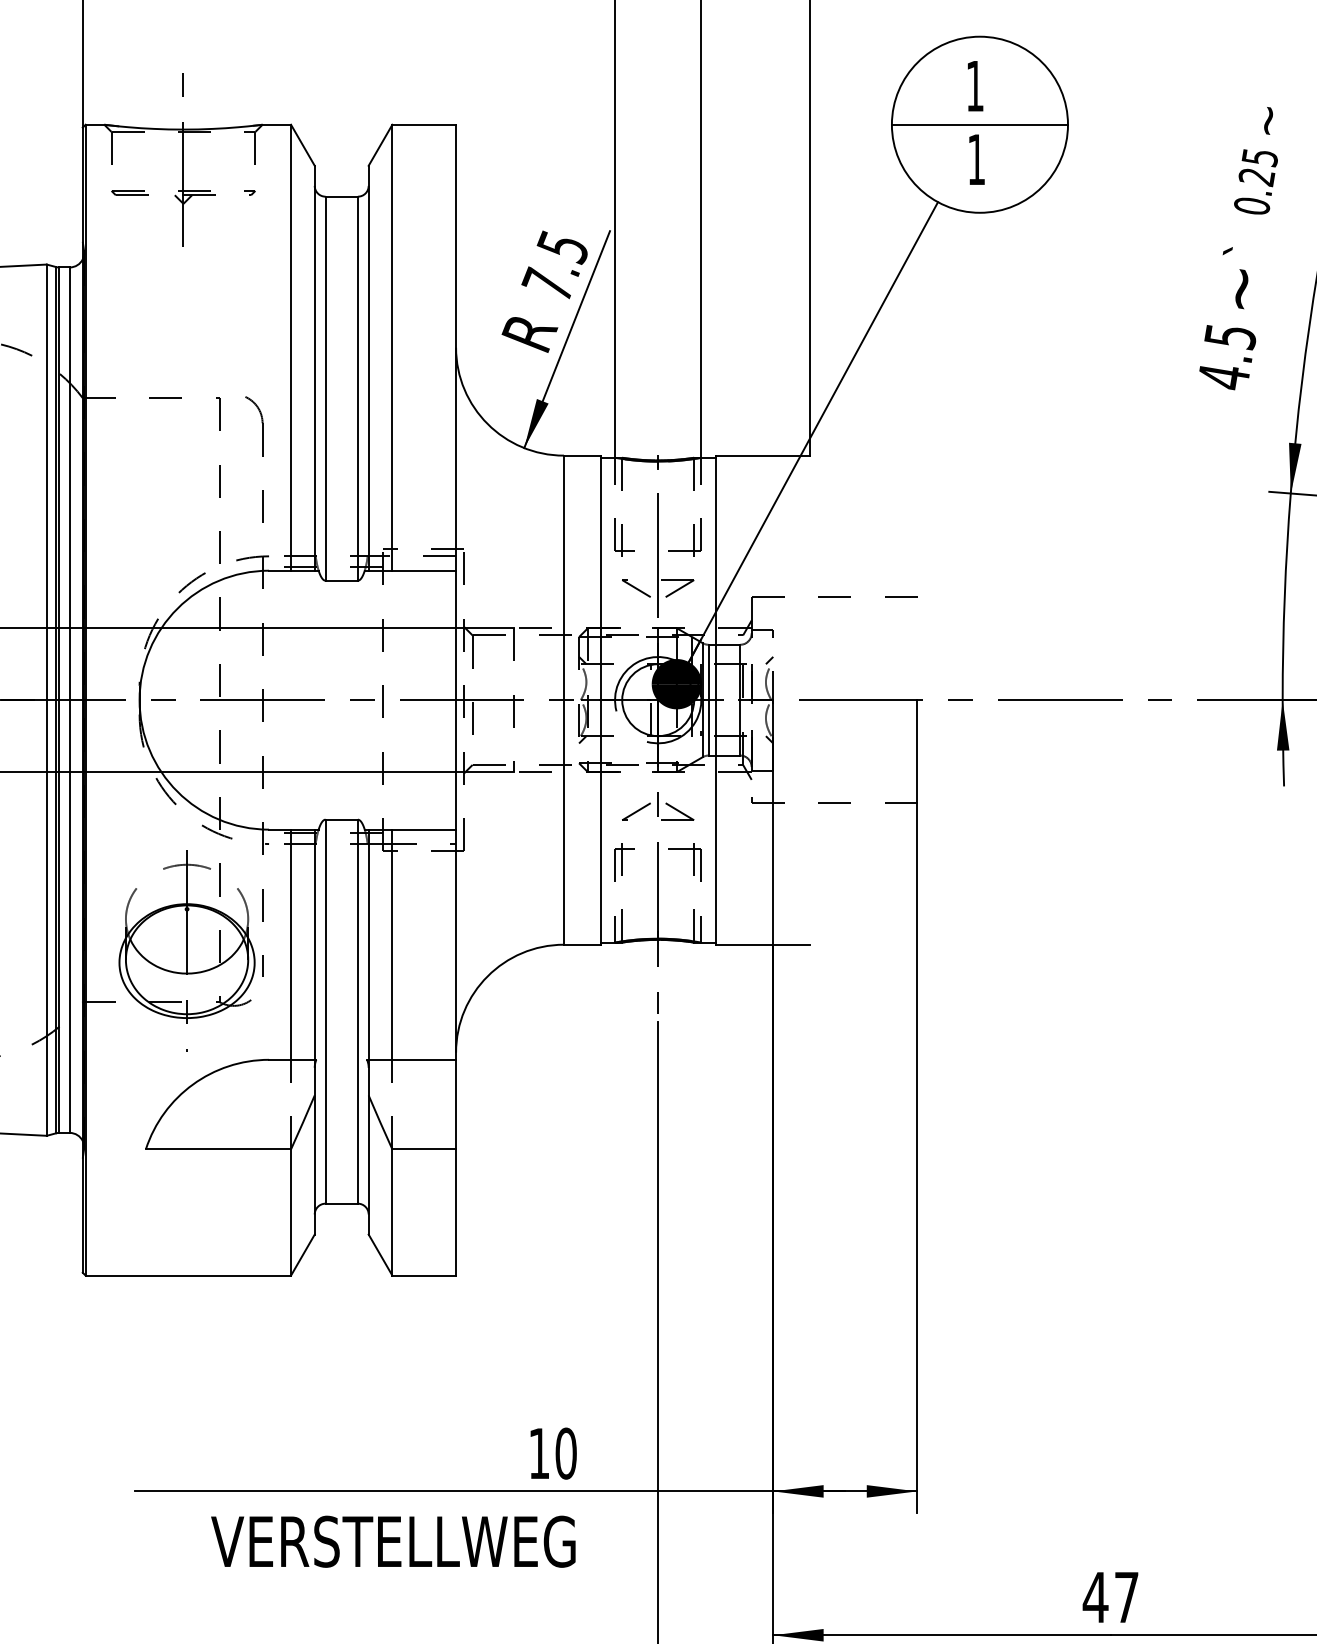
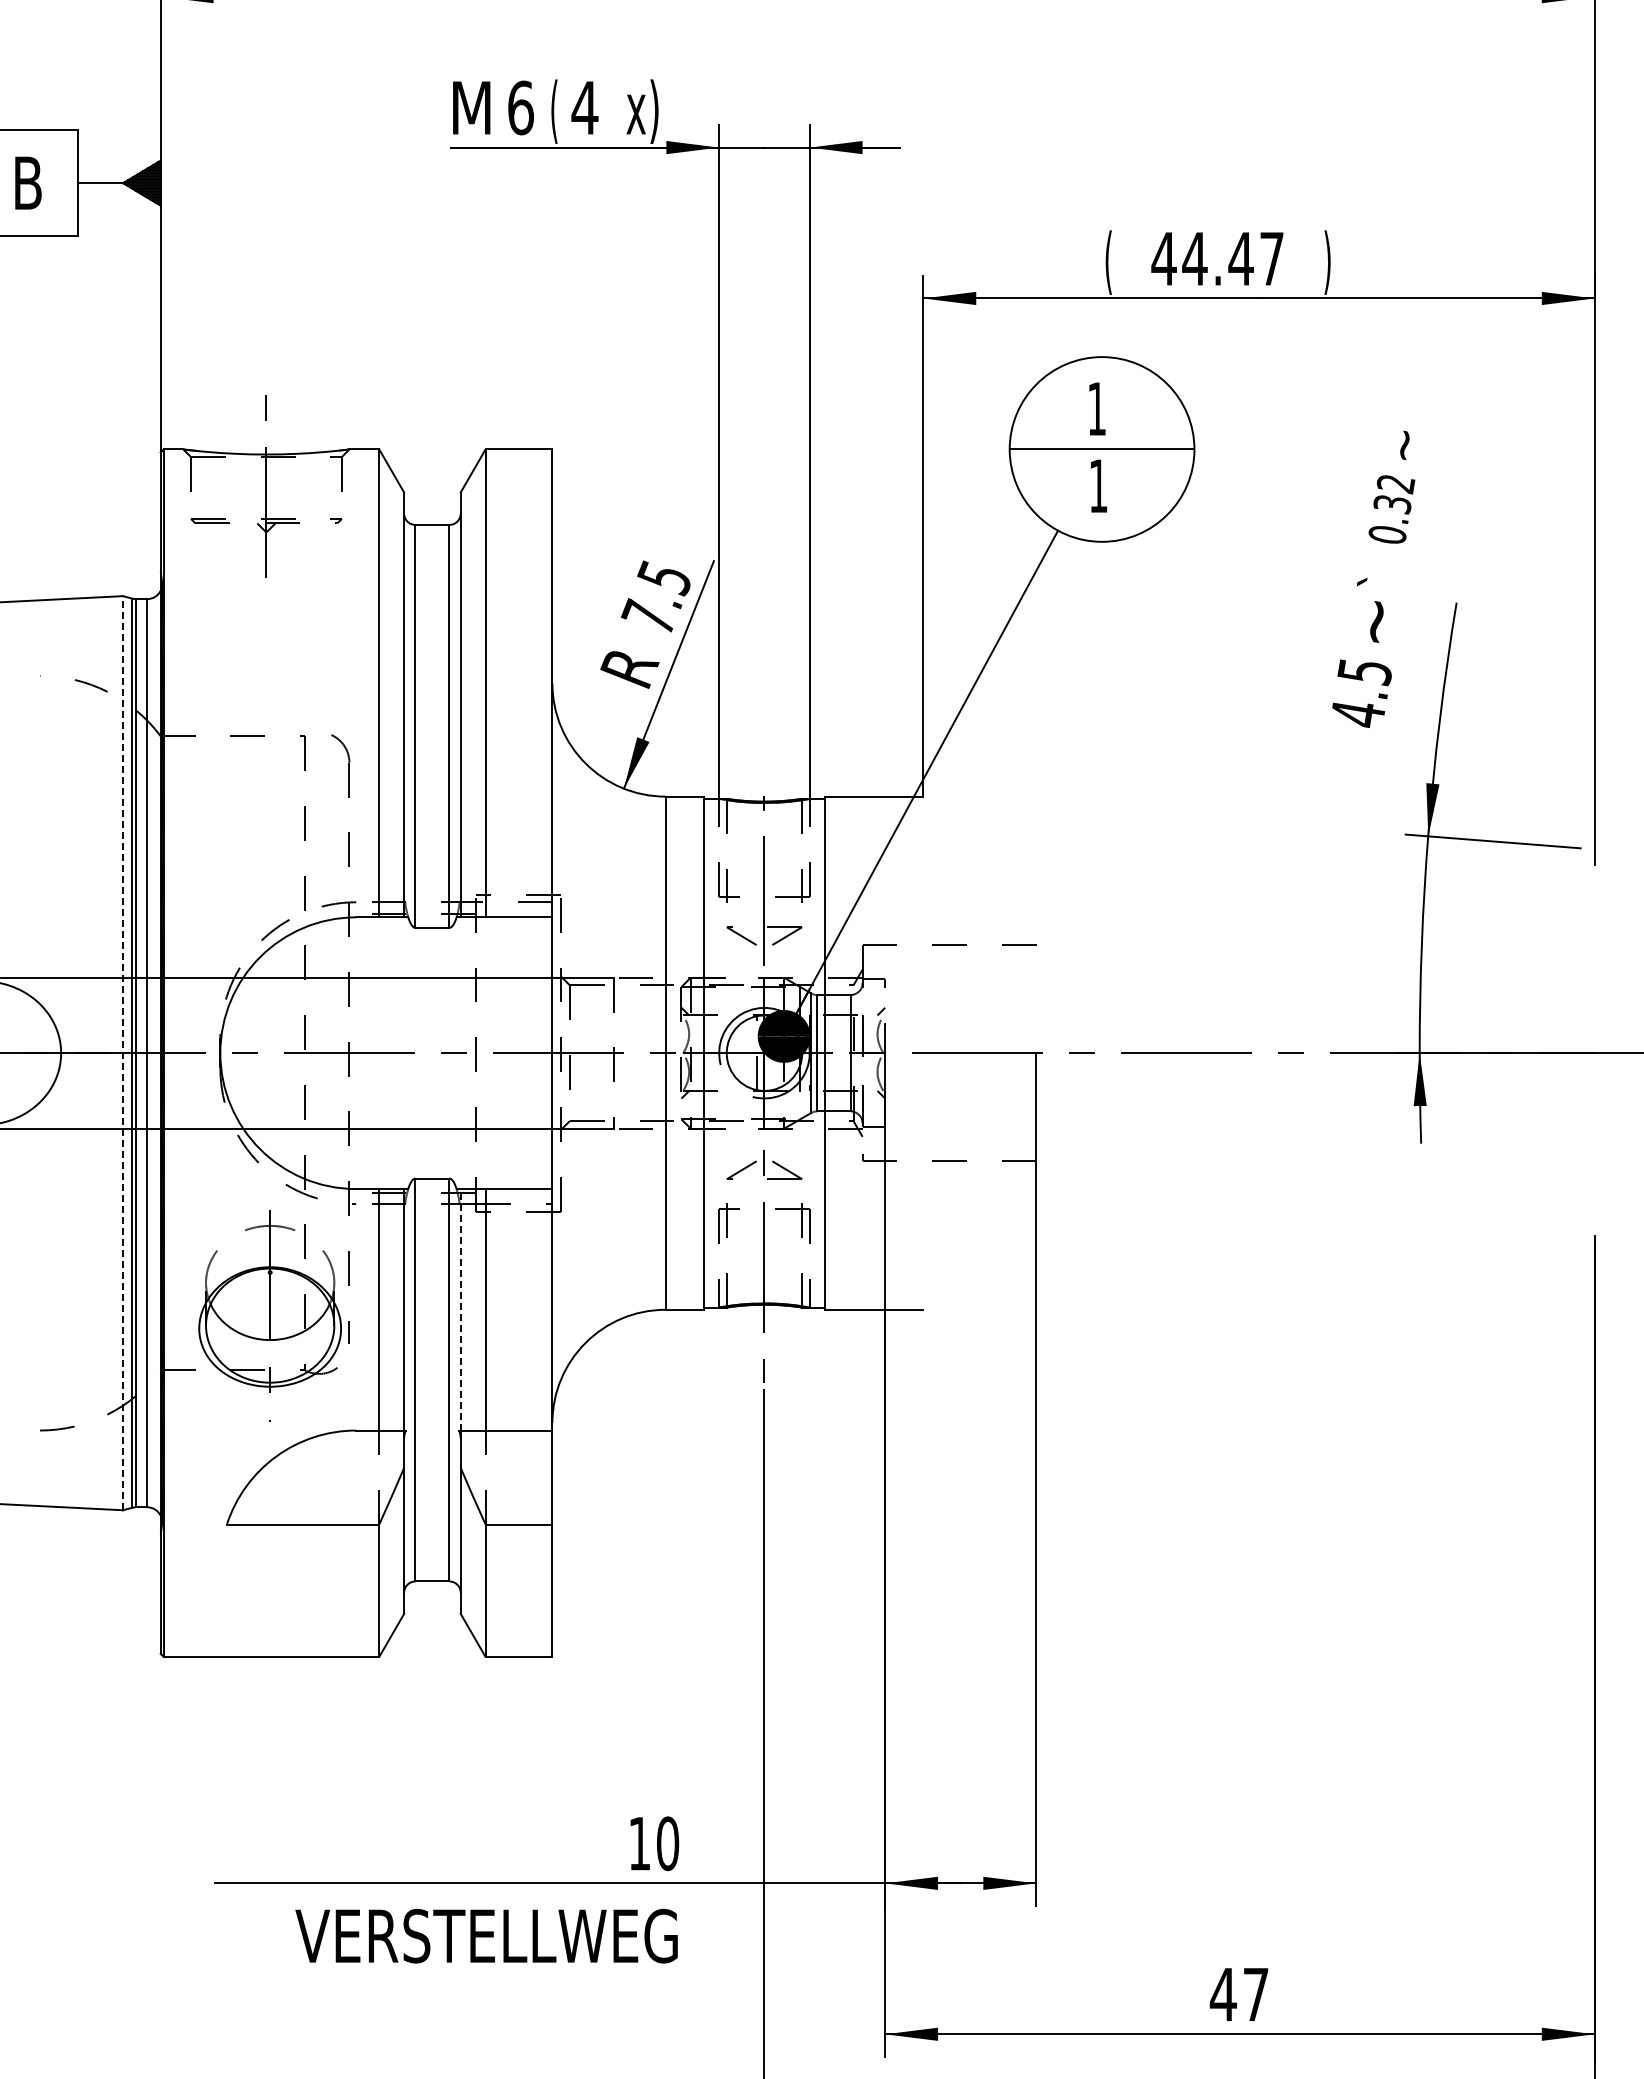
text: (1258, 167) -> (1394, 494), 0.25 -> 0.32
line: (47, 699) -> (123, 1052), solid -> dashed
line: (368, 944) -> (460, 1309), solid -> dashed

